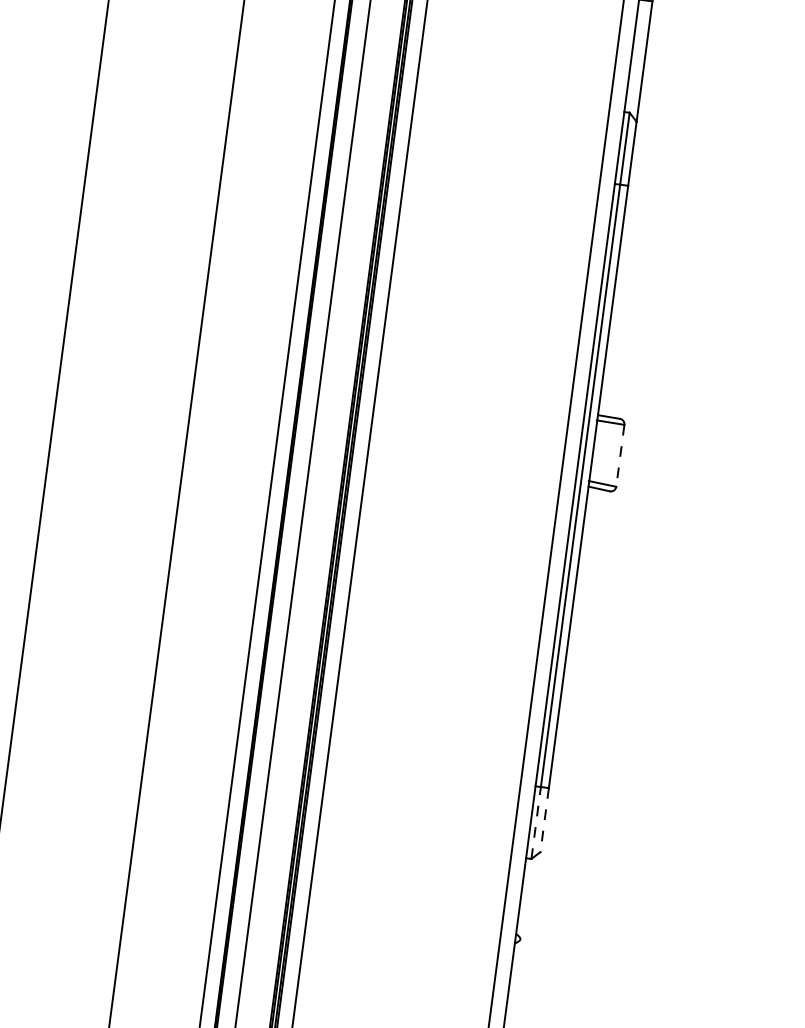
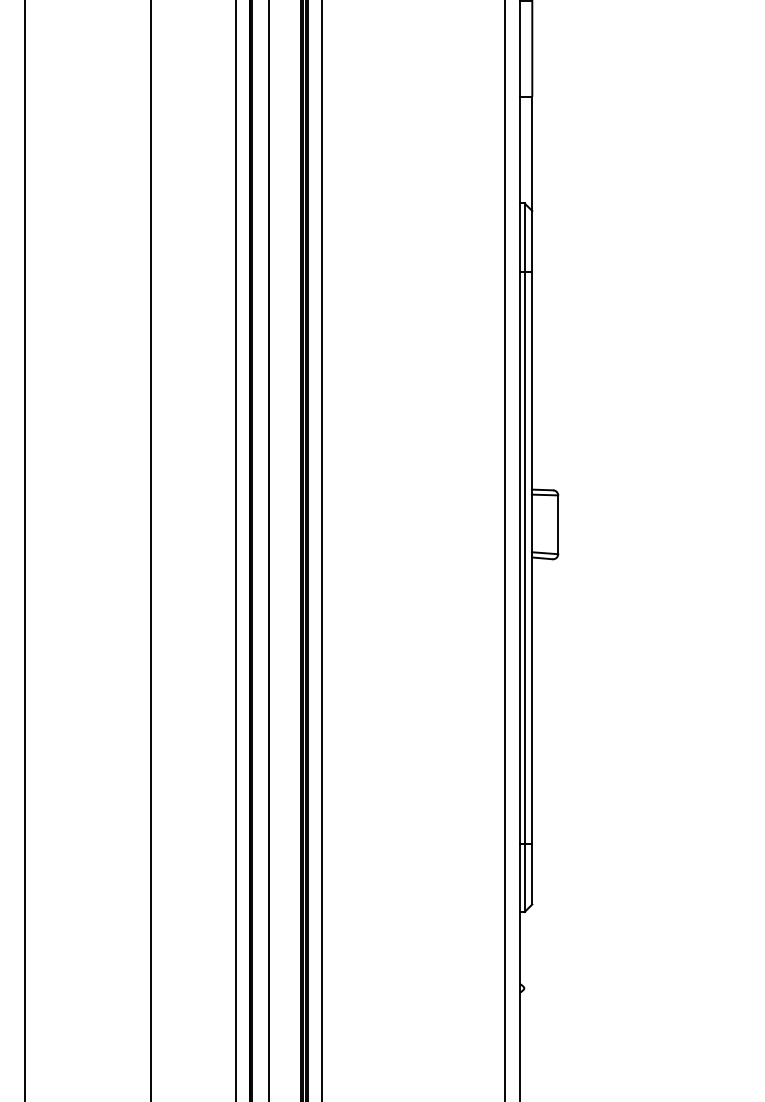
line: (620, 456) -> (558, 525), dashed -> solid
line: (544, 820) -> (532, 874), dashed -> solid
line: (535, 822) -> (524, 877), dashed -> solid

